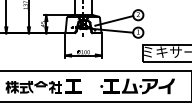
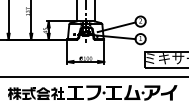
fill: (90, 86) -> (92, 92), added
fill: (41, 90) -> (43, 96), added

